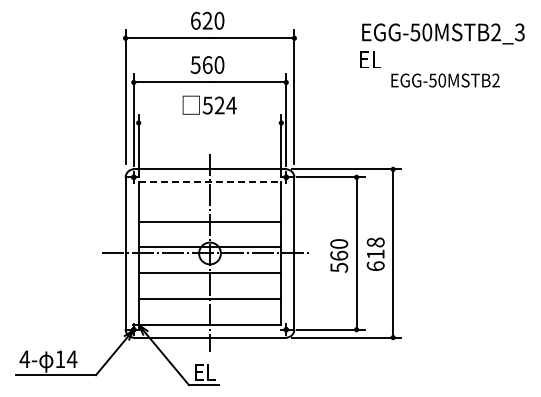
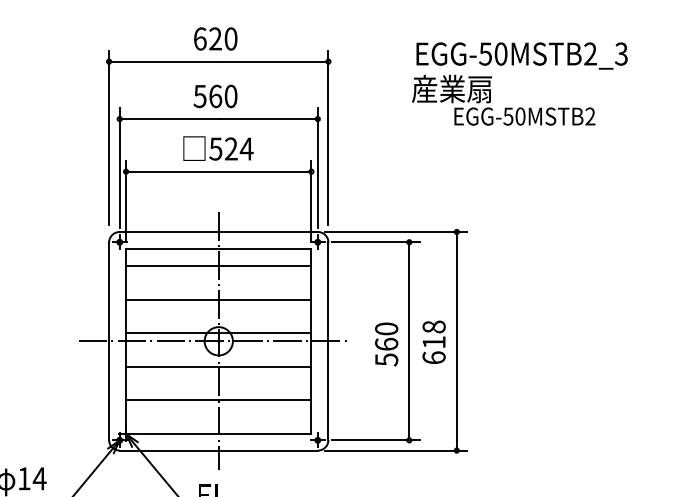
text: (389, 59) -> (451, 89), EL -> 産業扇
line: (209, 122) -> (218, 171), added
line: (210, 182) -> (219, 249), dashed -> solid
line: (209, 195) -> (218, 265), added

